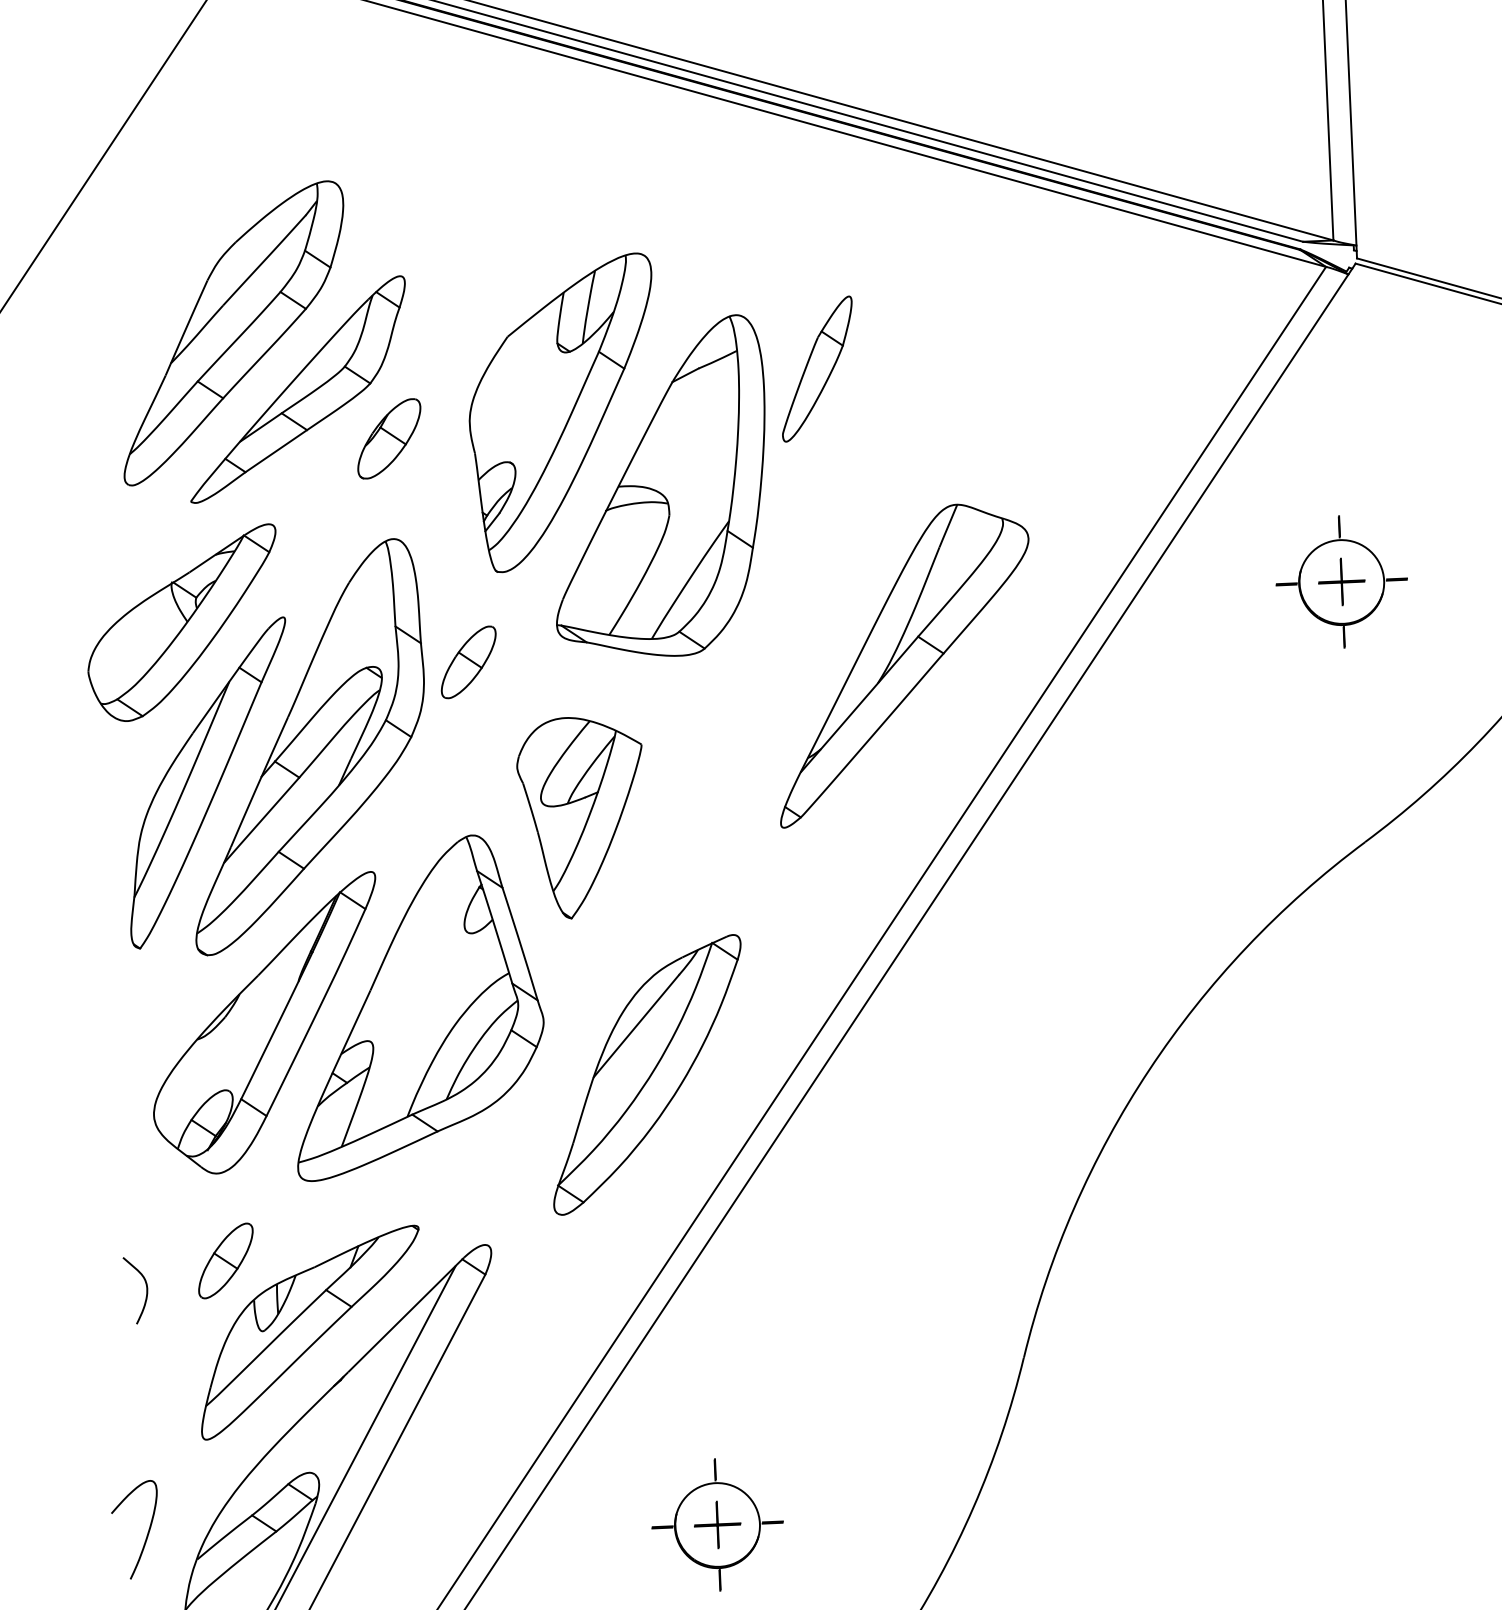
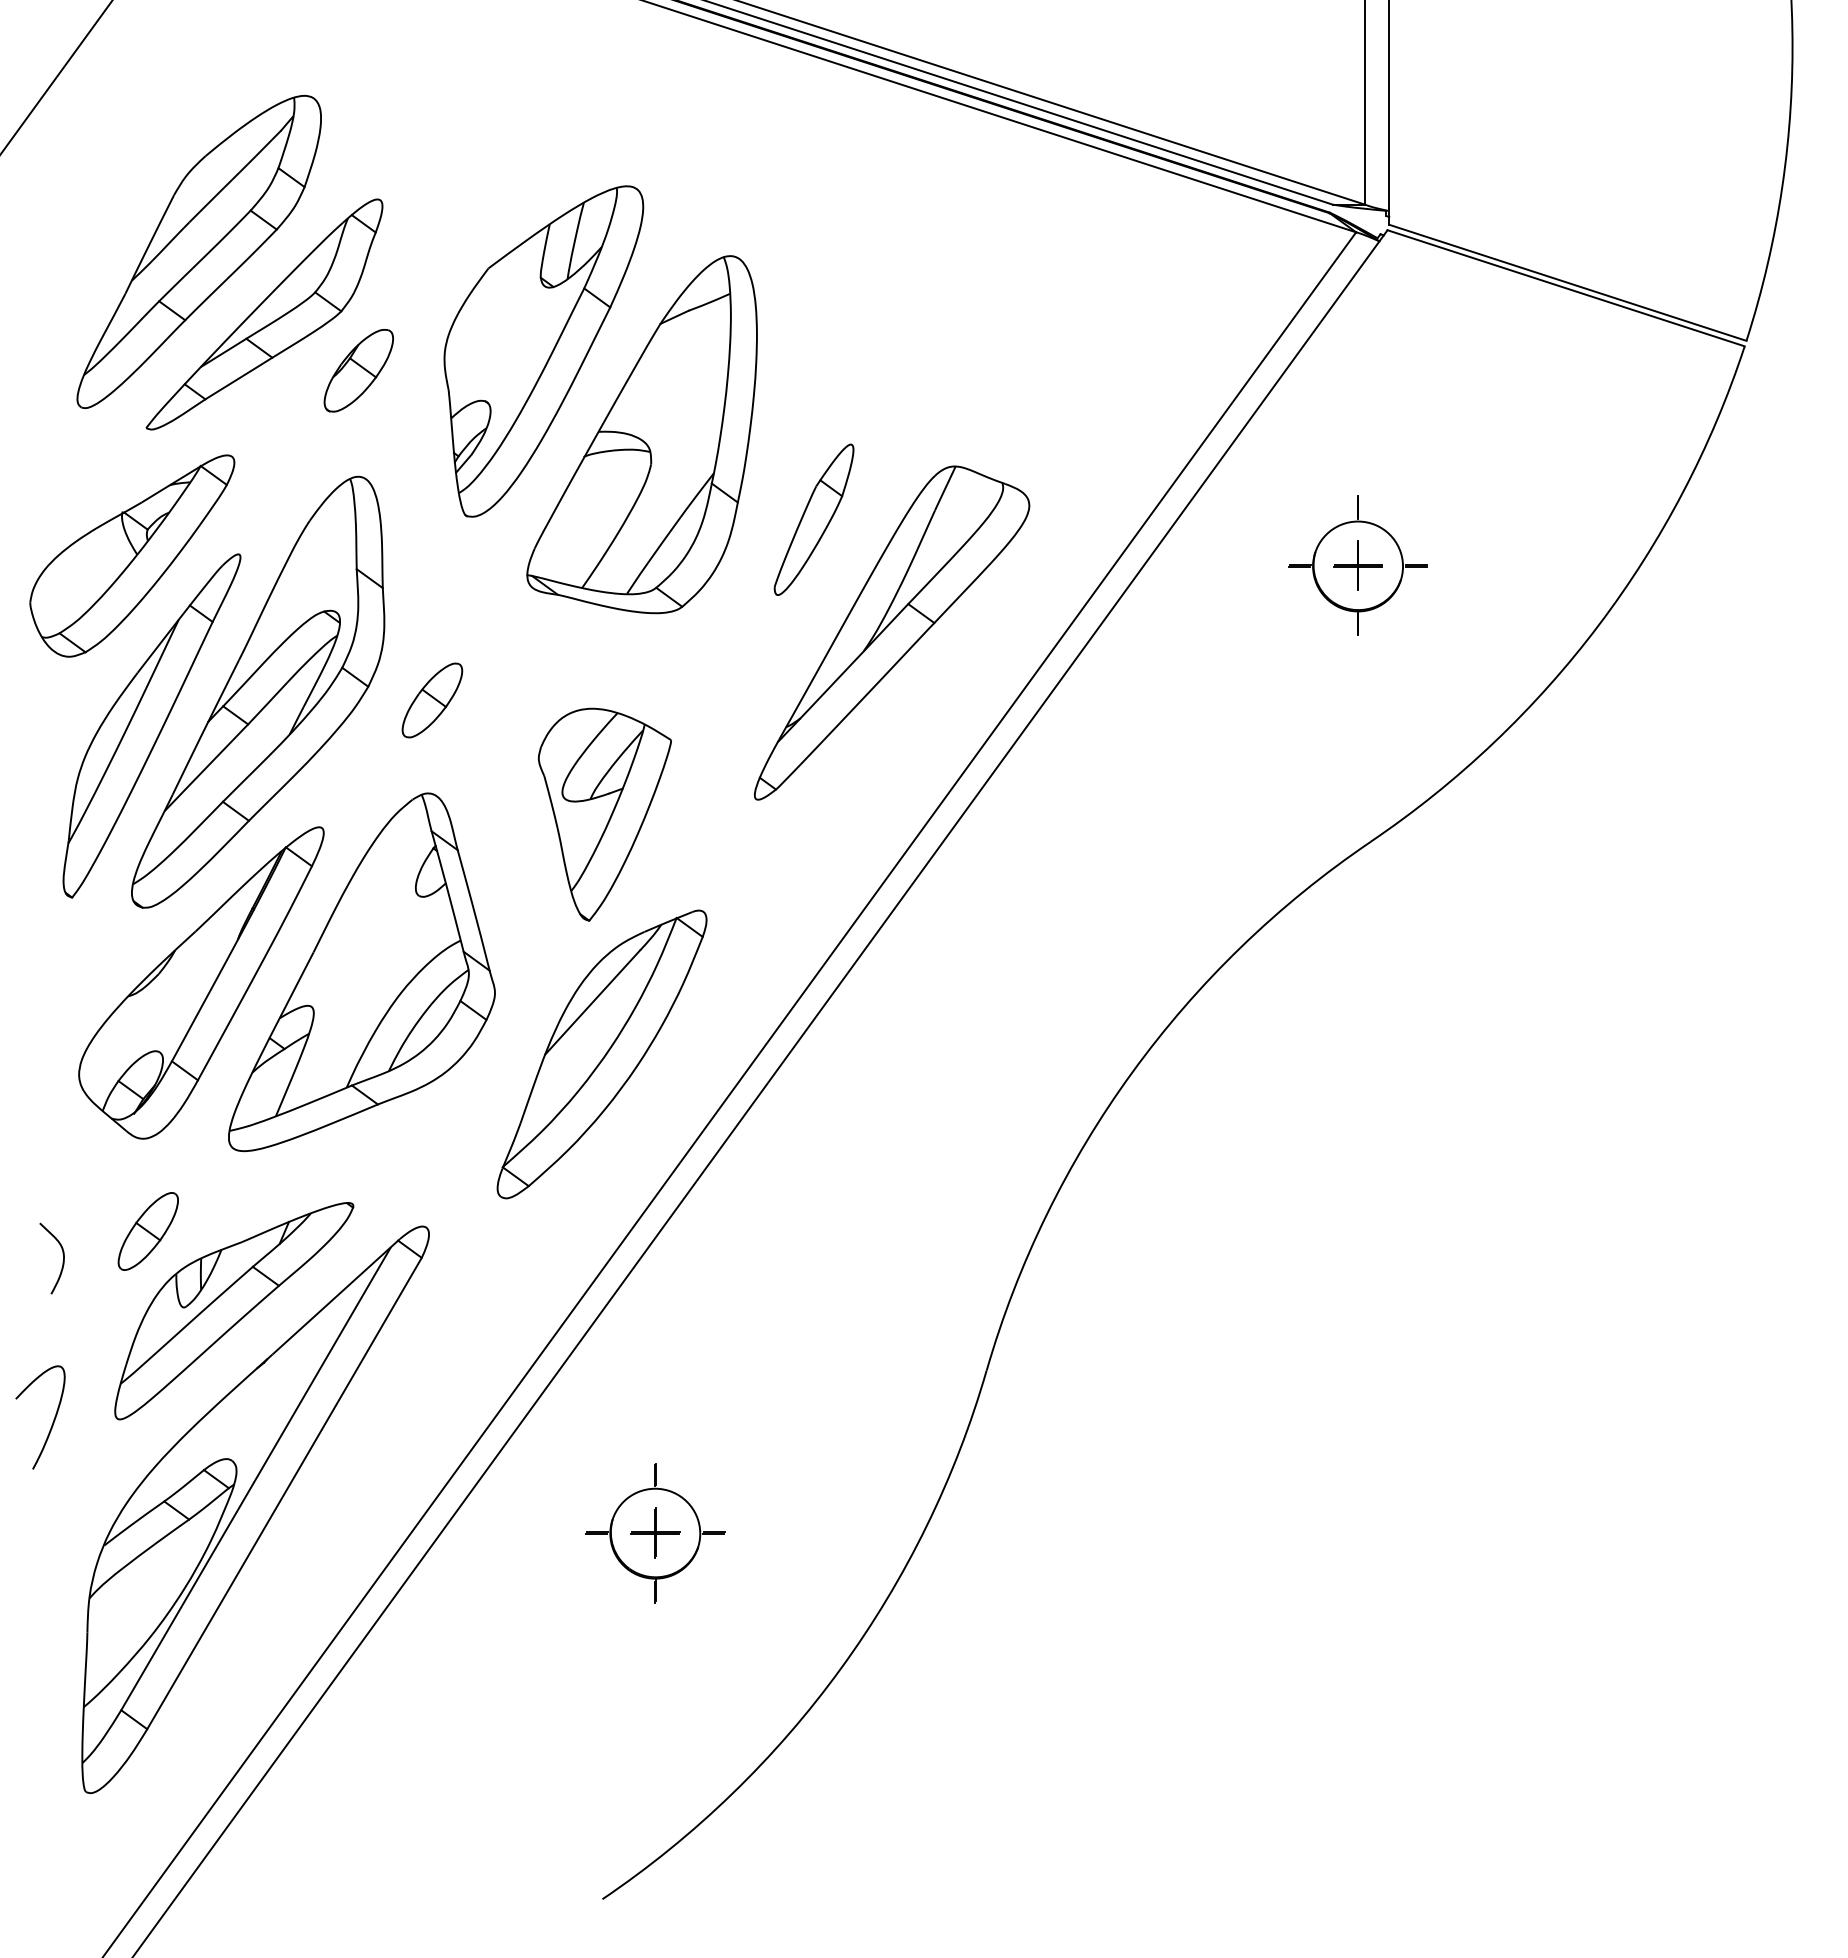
part: (816, 368) -> (813, 519), moved
part: (468, 662) -> (432, 700), moved
part: (581, 817) -> (604, 814), moved
curve: (147, 1534) -> (52, 1422), moved

